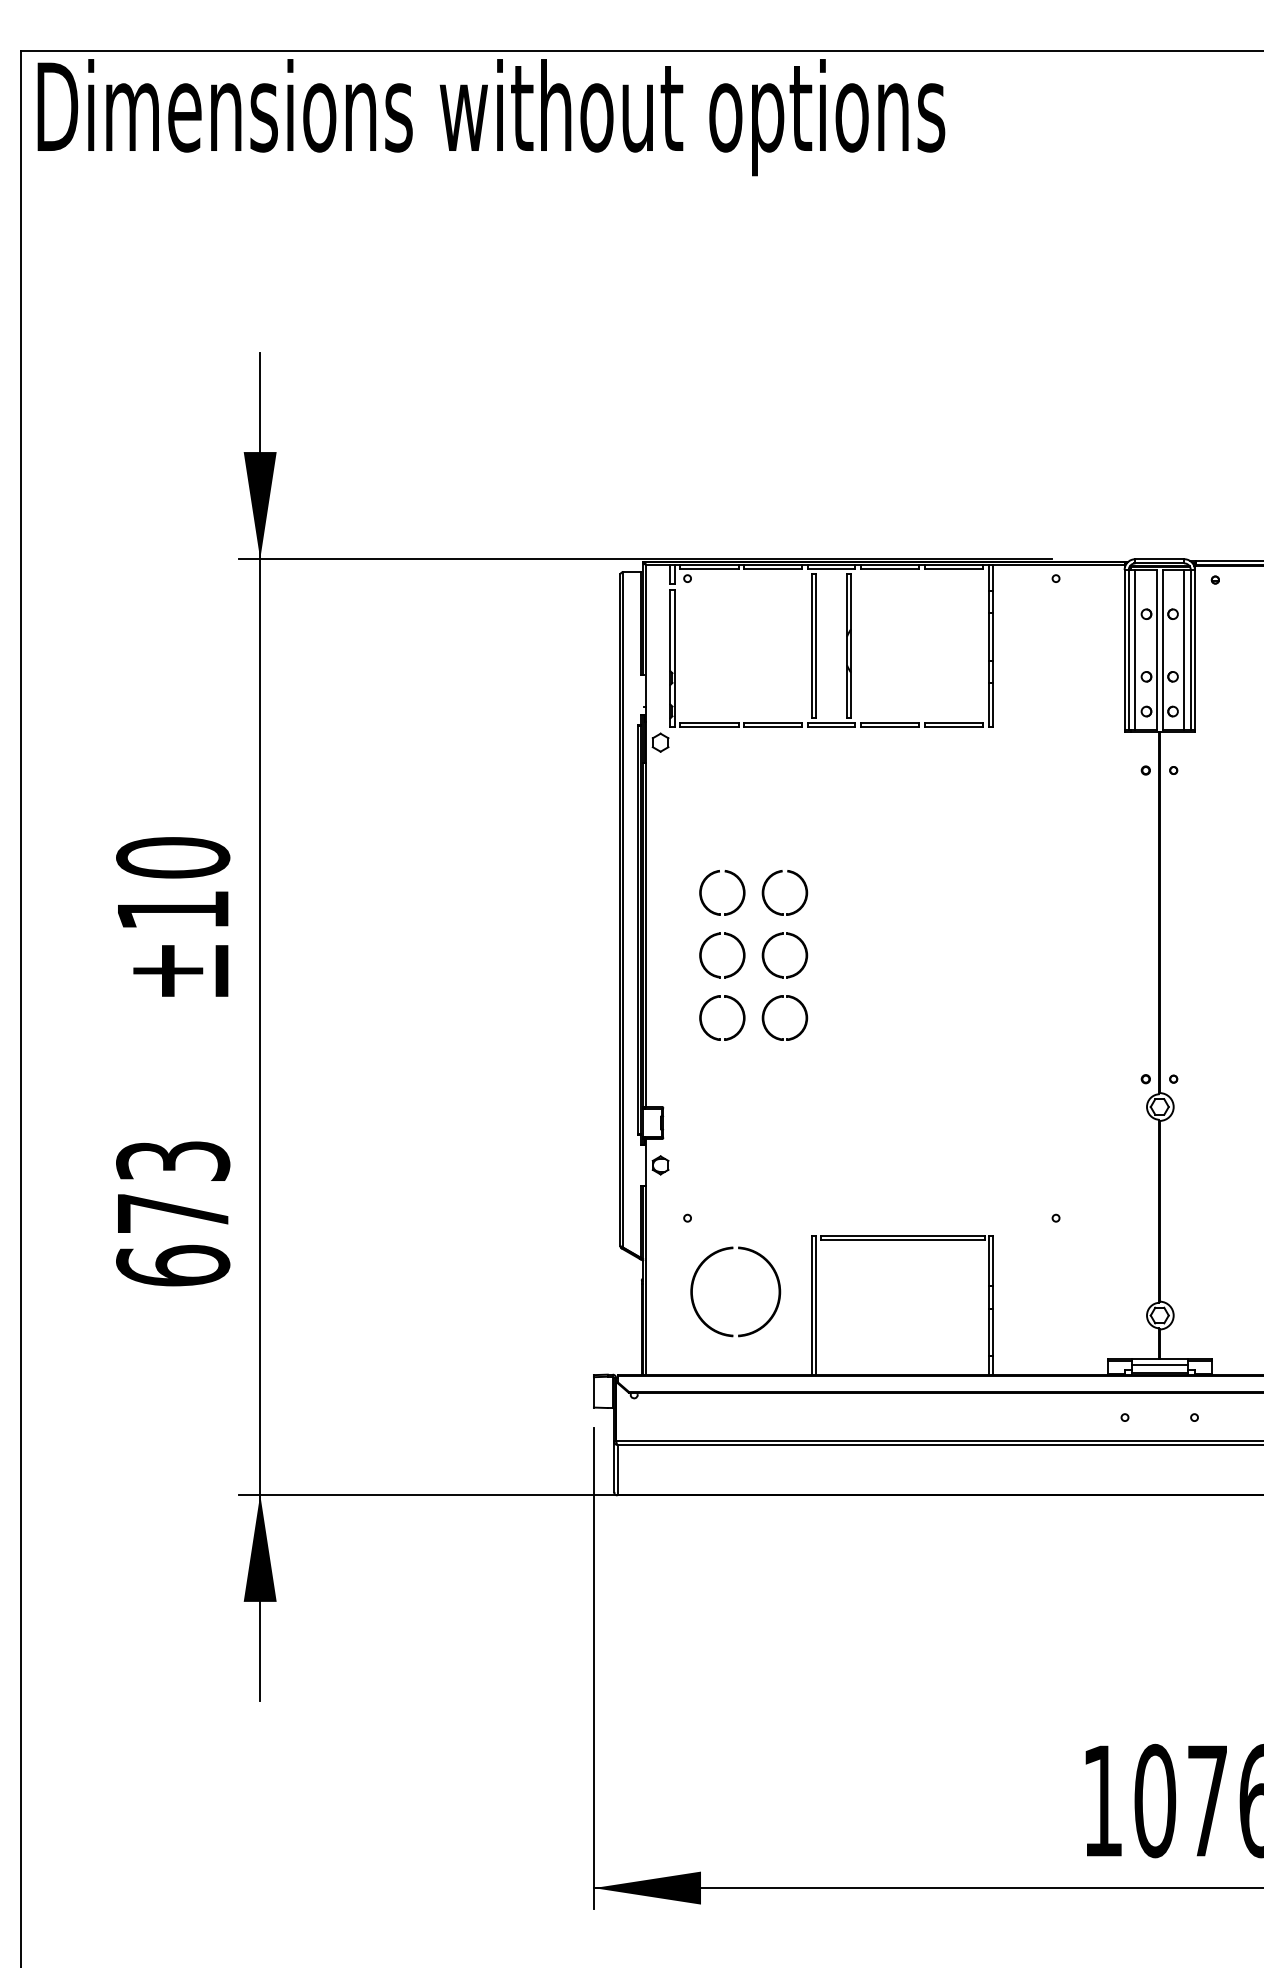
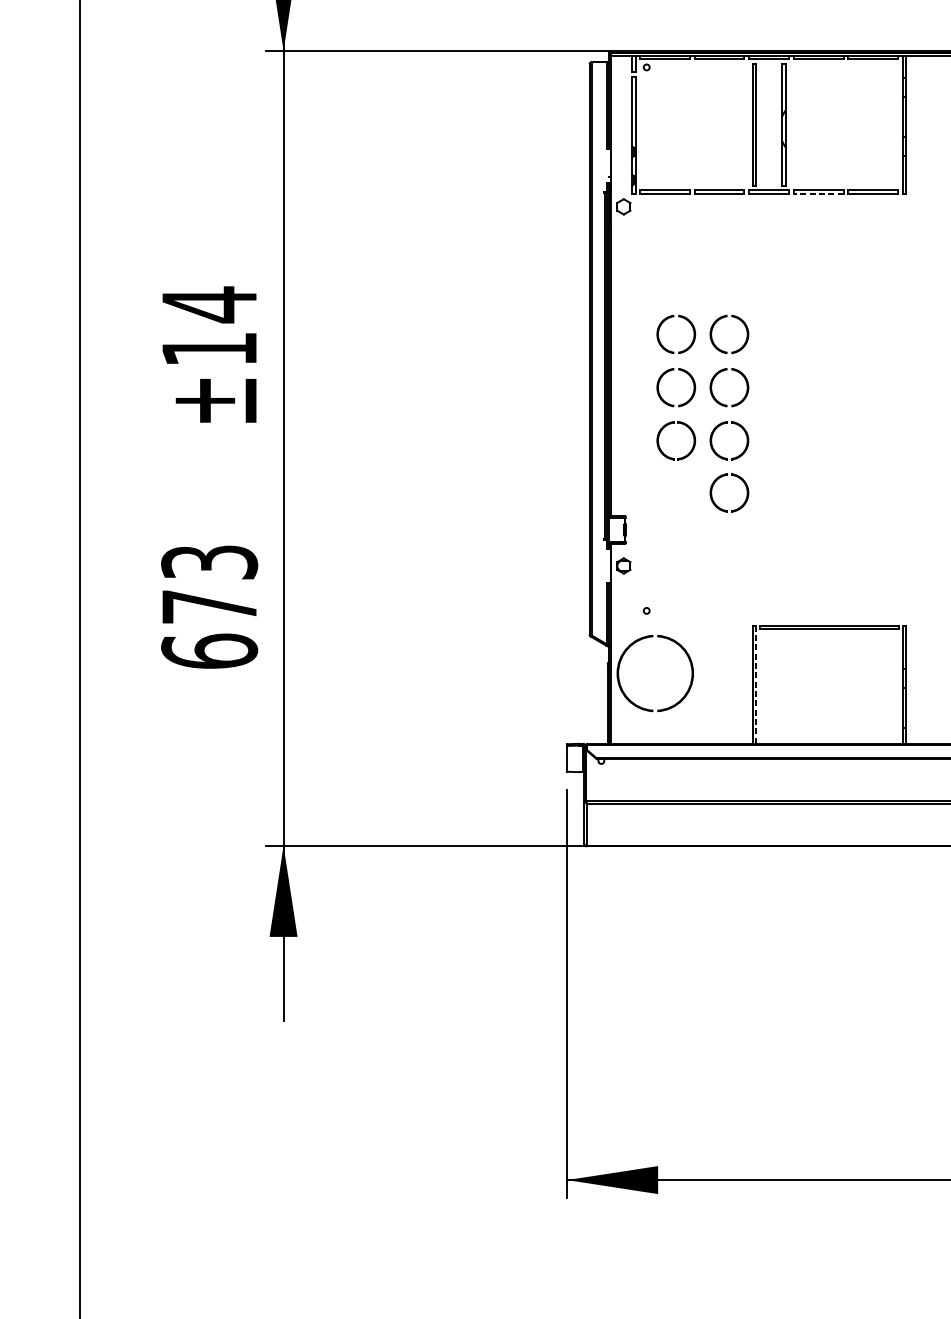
line: (889, 727) -> (818, 193), solid -> dashed
text: (173, 857) -> (209, 304), ±10 -> ±14
part: (769, 1092) -> (716, 504), added
part: (709, 1258) -> (633, 645), moved
line: (816, 1305) -> (756, 685), solid -> dashed

